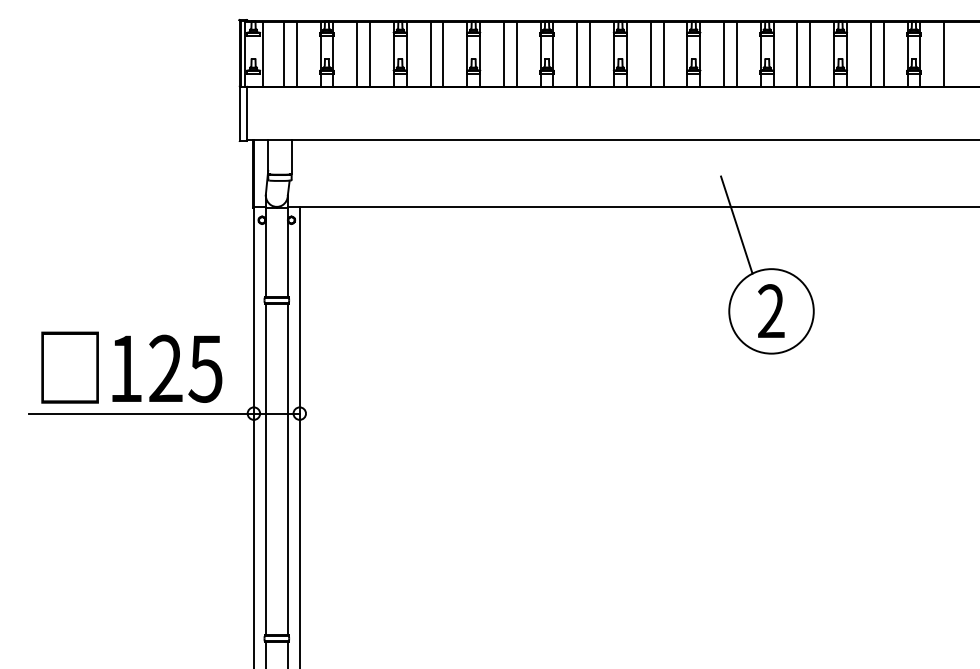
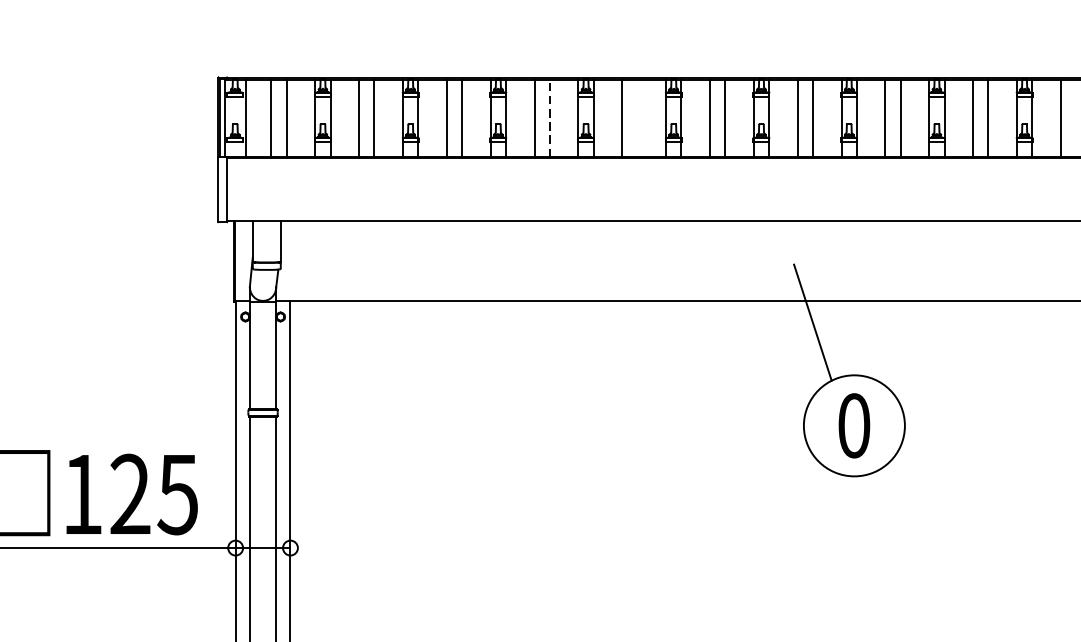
line: (516, 53) -> (549, 117), solid -> dashed
line: (590, 53) -> (638, 117), removed
text: (771, 311) -> (854, 425), 2 -> 0

